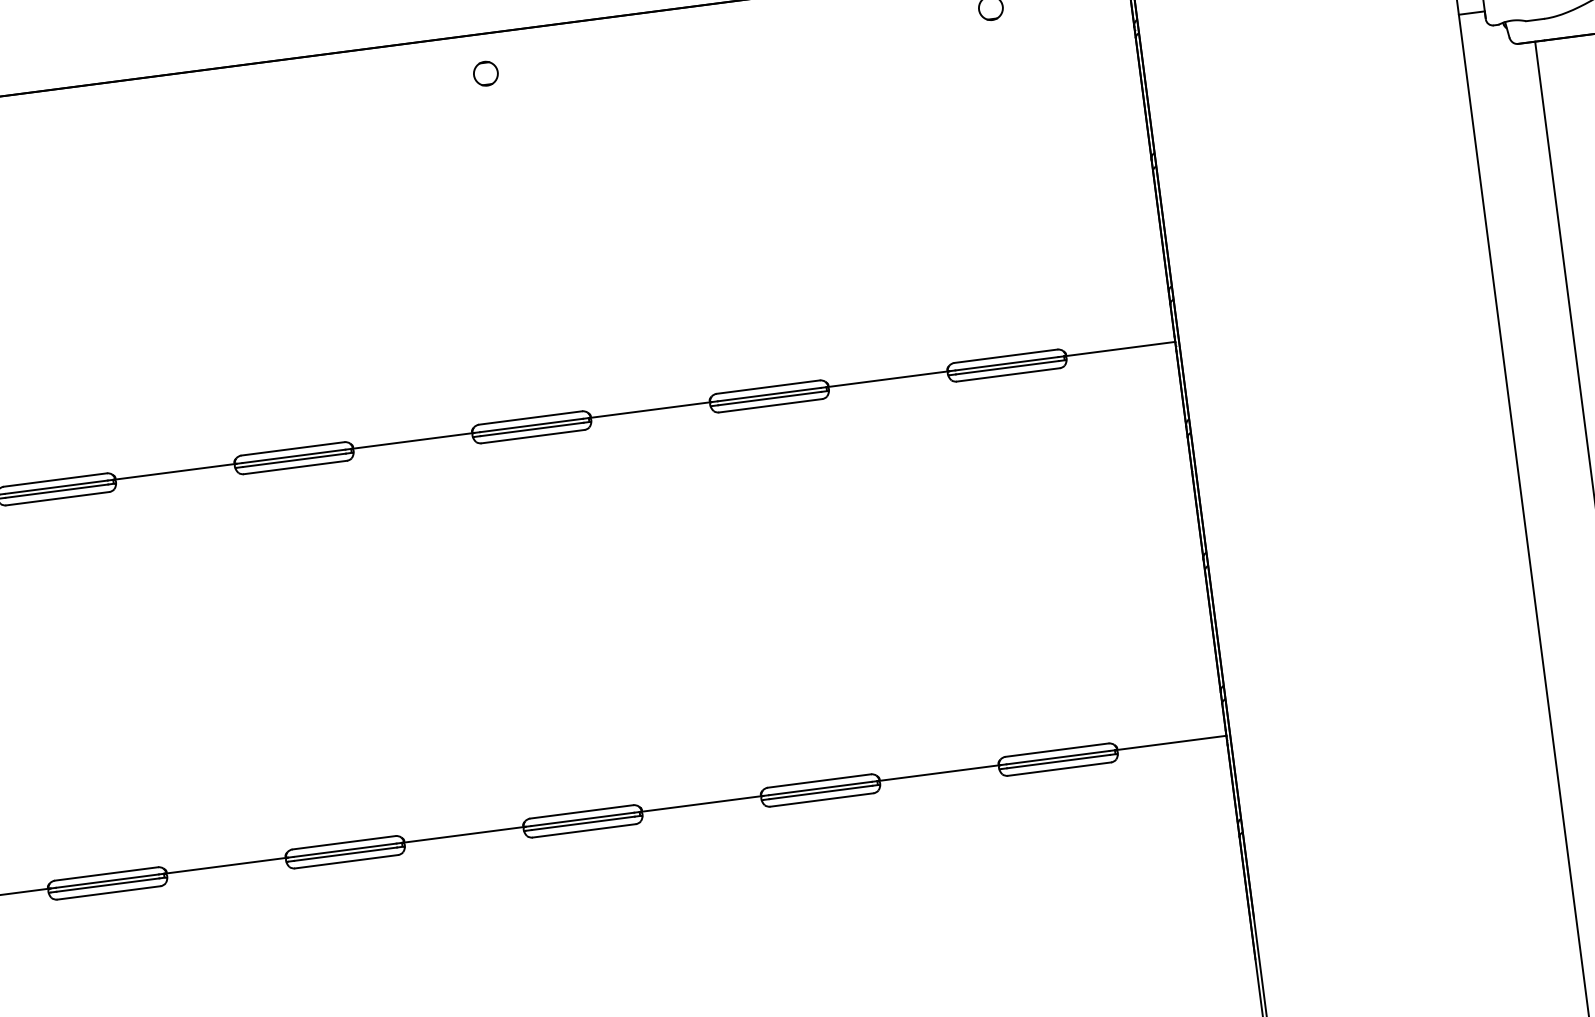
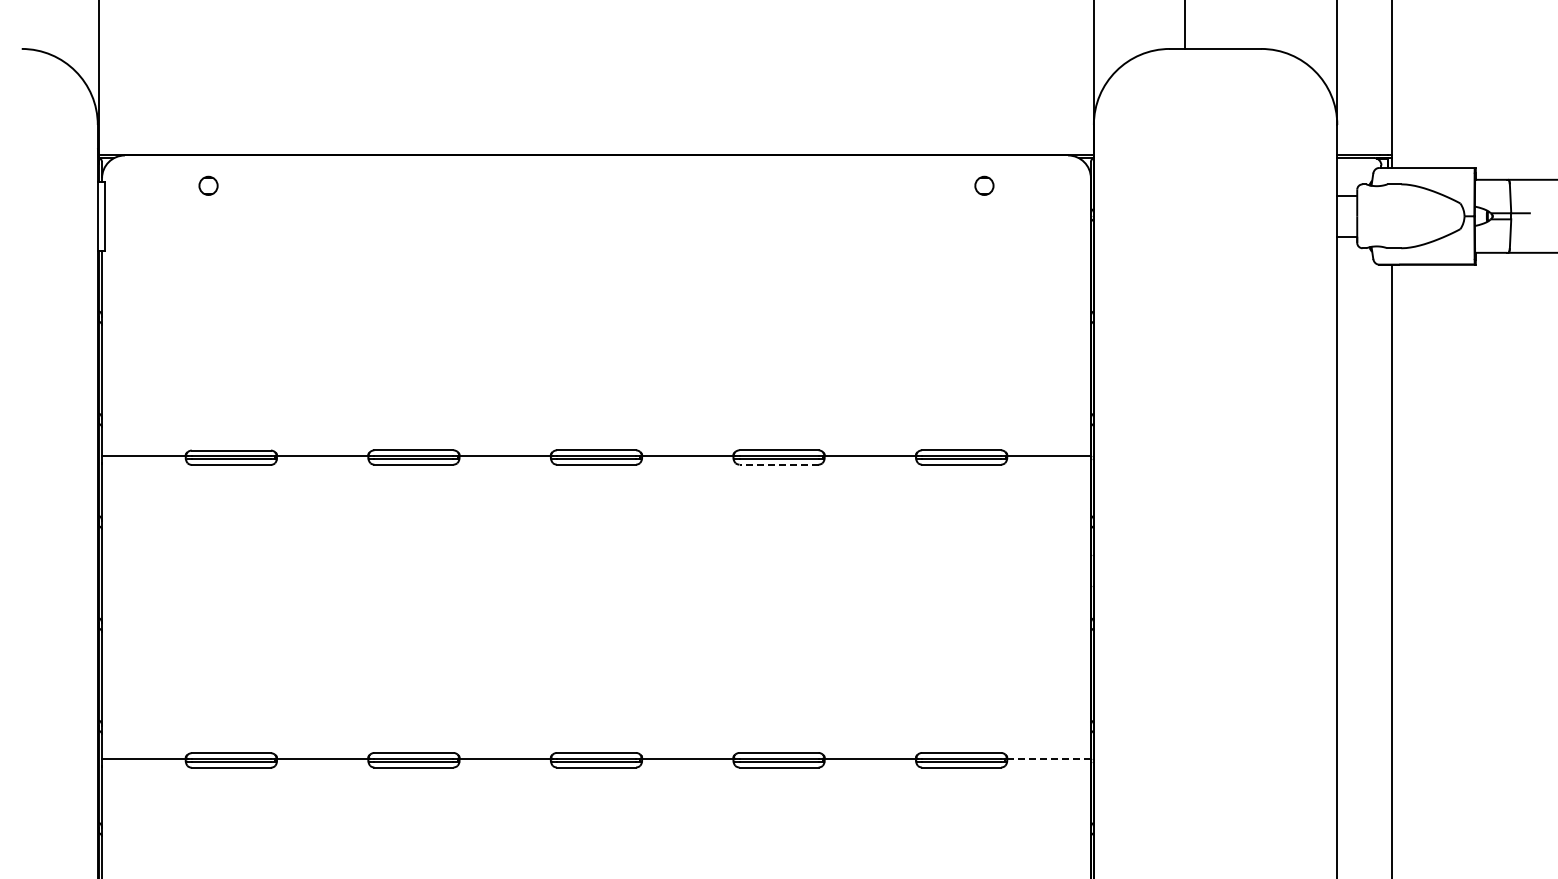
circle: (485, 73) -> (596, 185), removed
line: (771, 405) -> (779, 464), solid -> dashed
line: (1171, 742) -> (1048, 758), solid -> dashed

